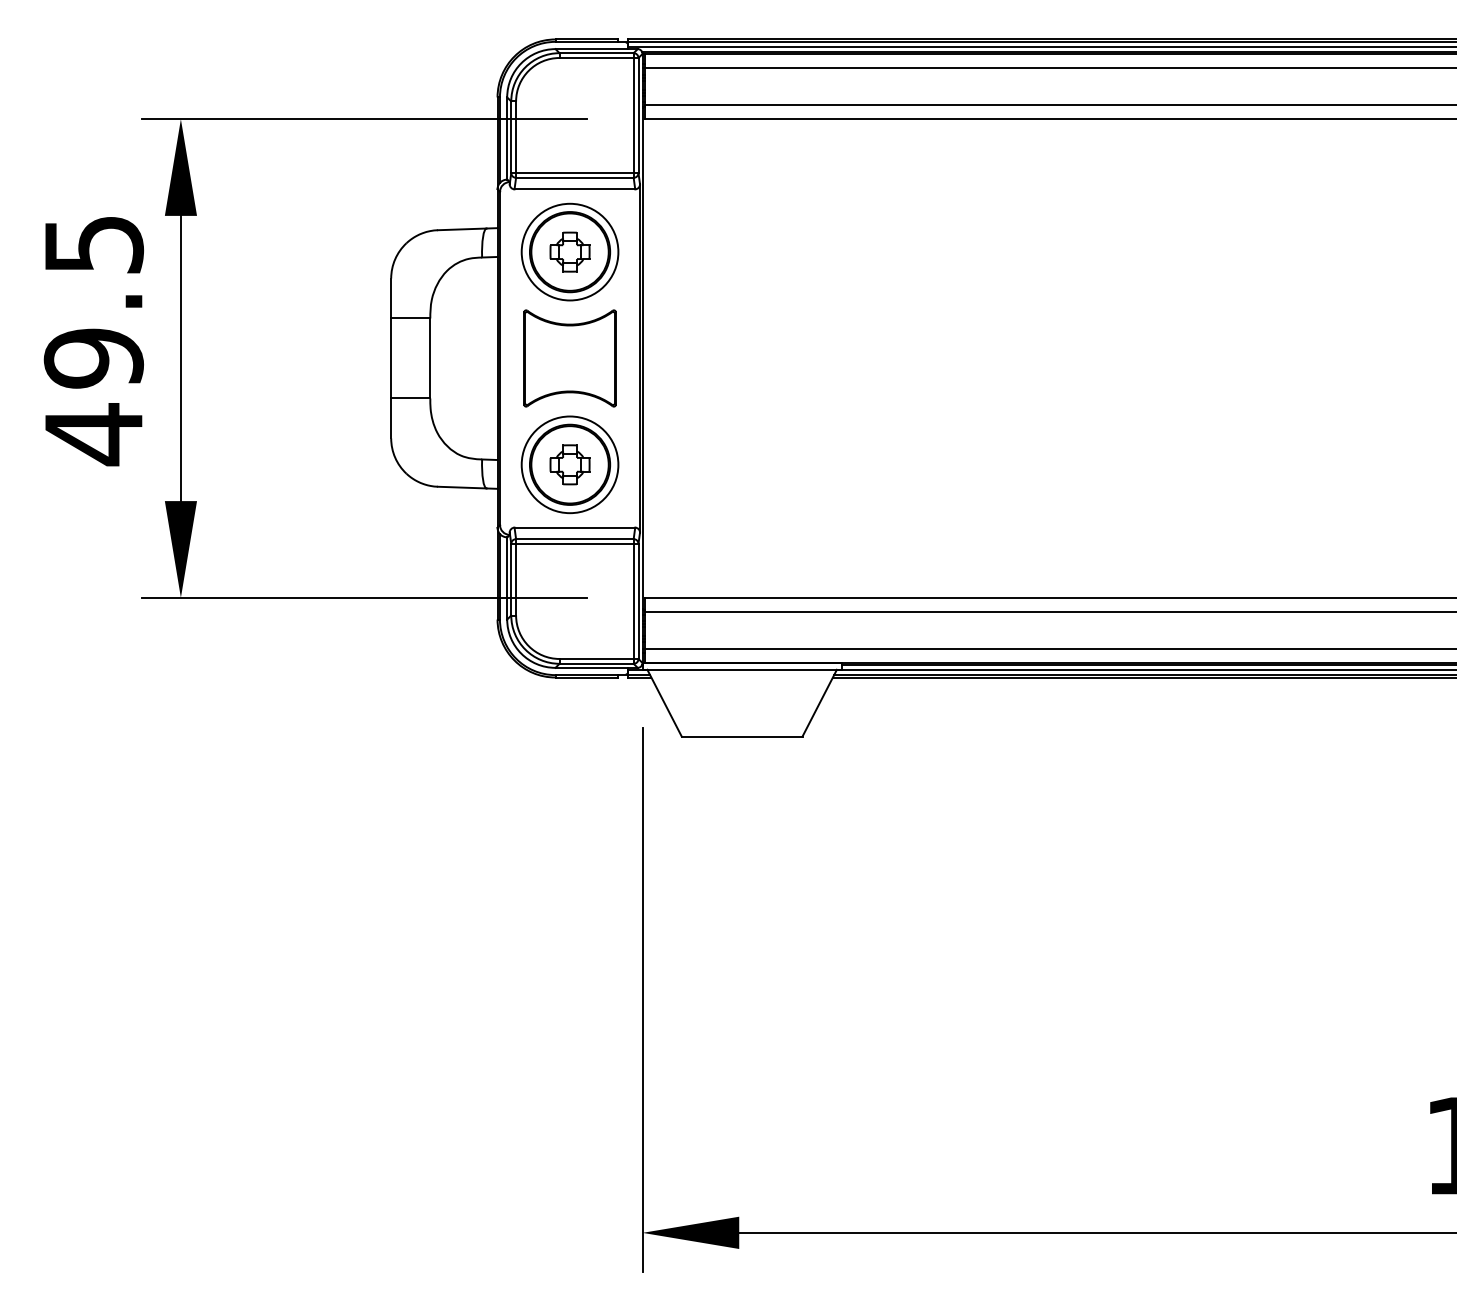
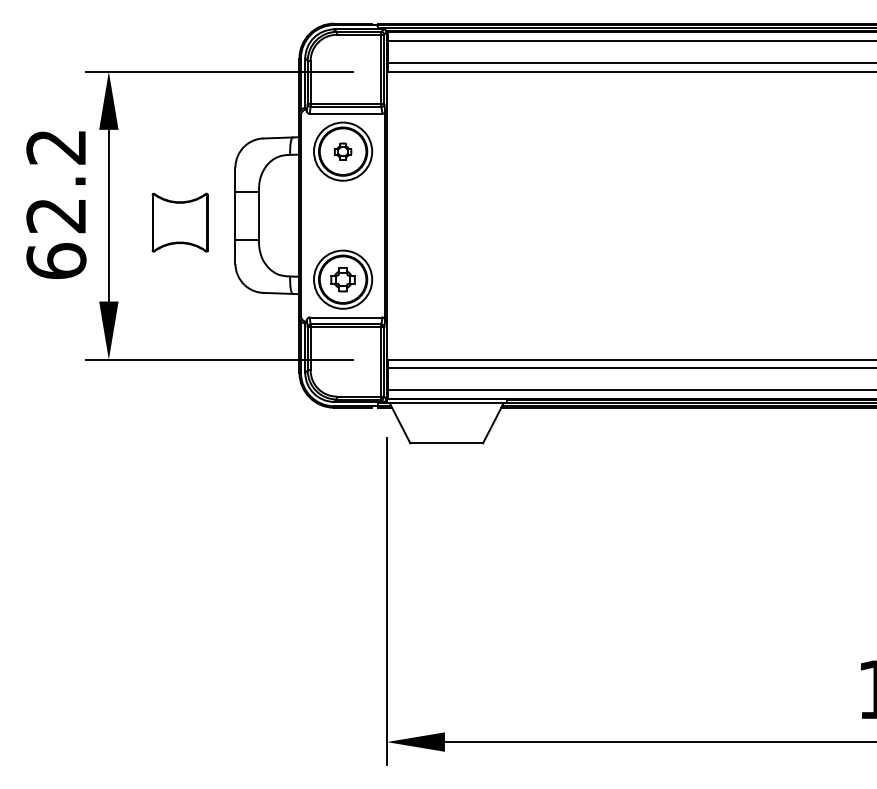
part: (569, 251) -> (342, 151), size x0.7
text: (93, 341) -> (56, 205), 49.5 -> 62.2
part: (569, 358) -> (179, 222), moved

